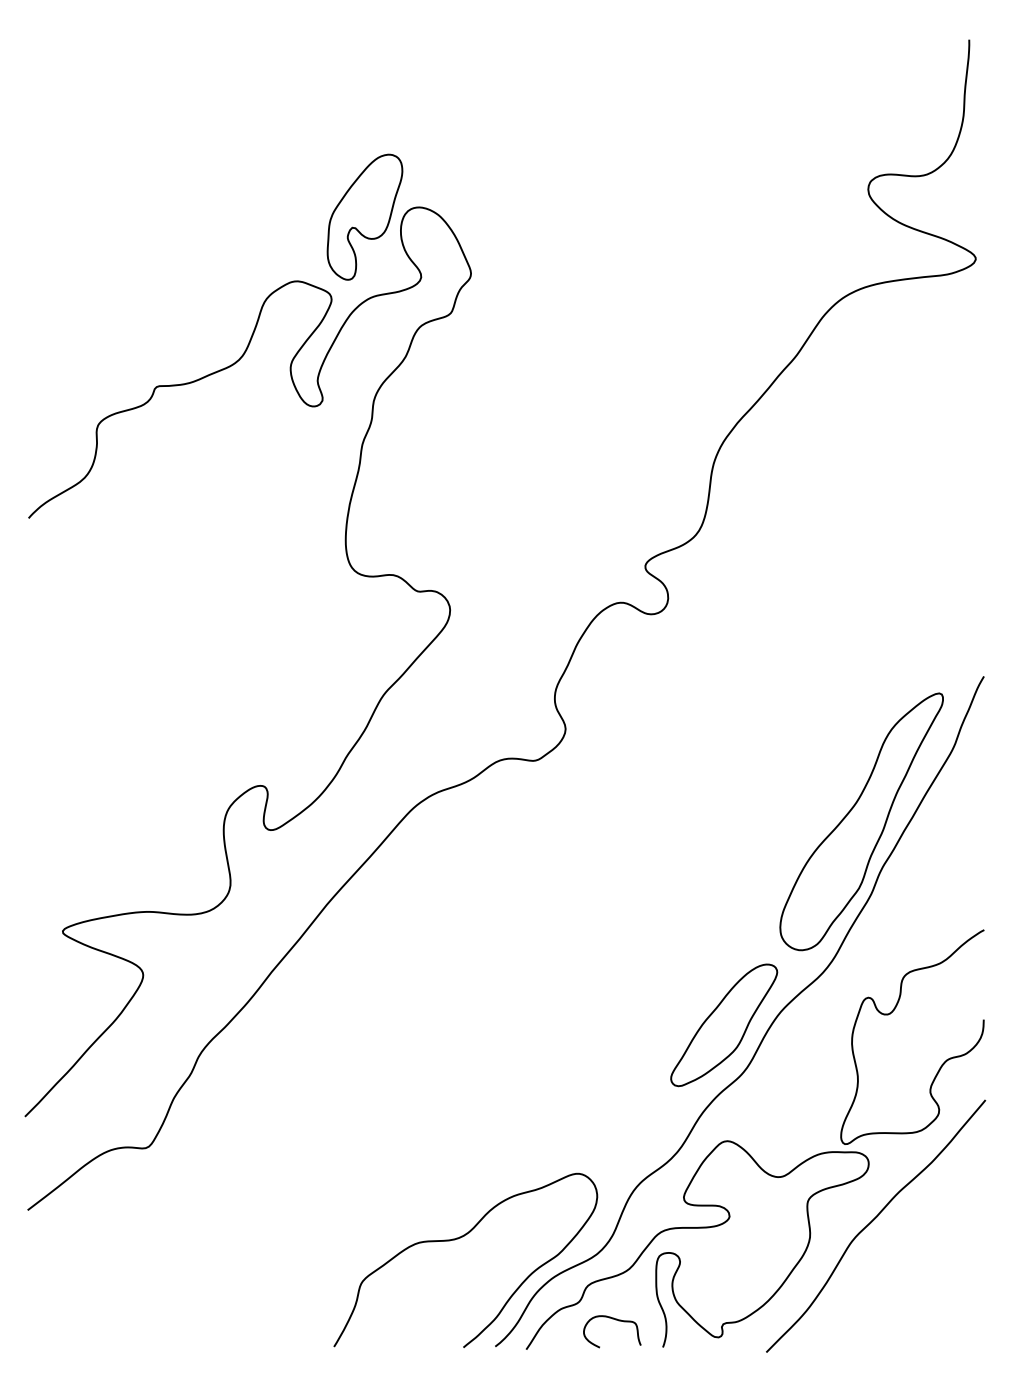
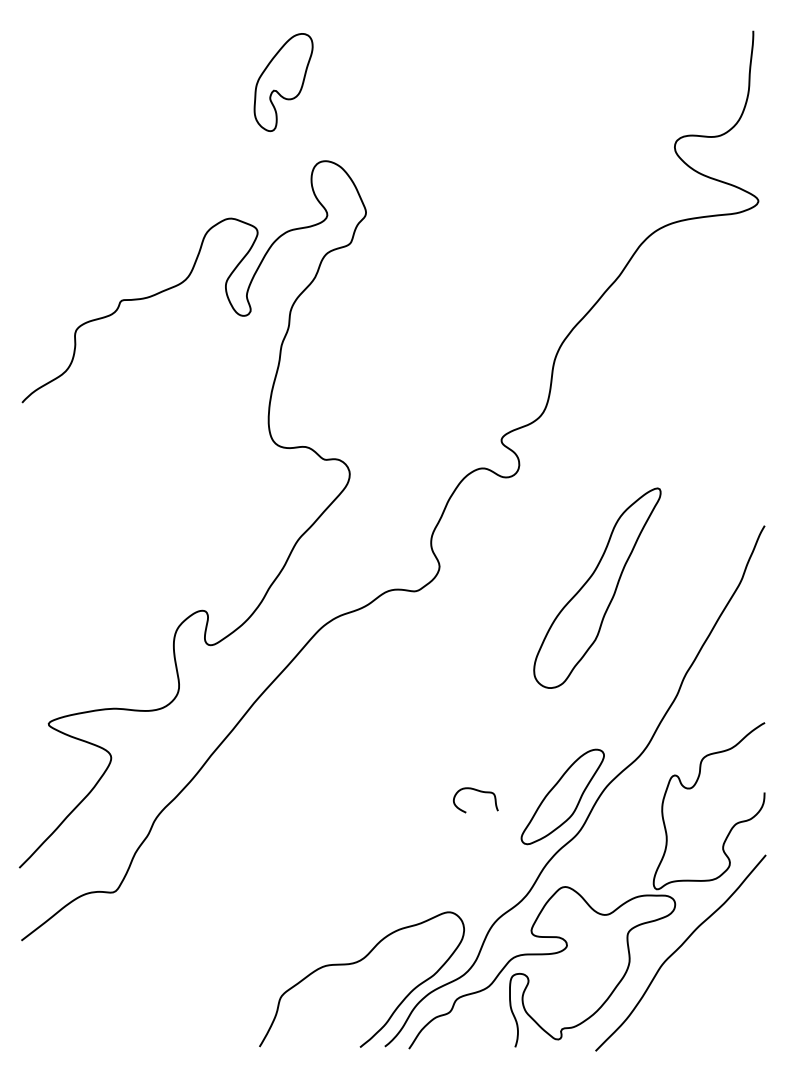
part: (364, 216) -> (283, 81), moved
part: (861, 821) -> (597, 587), moved
curve: (615, 1320) -> (478, 791), moved

